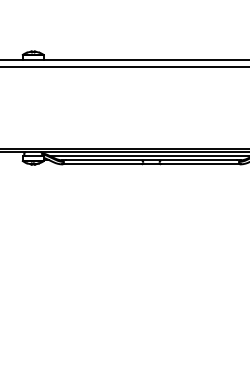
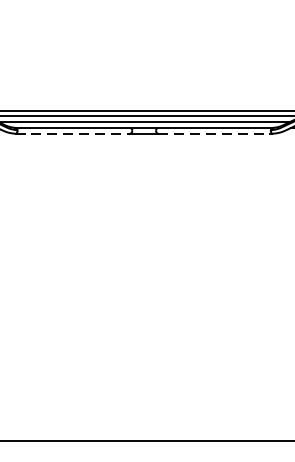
line: (102, 164) -> (73, 133), solid -> dashed
line: (200, 164) -> (215, 133), solid -> dashed

